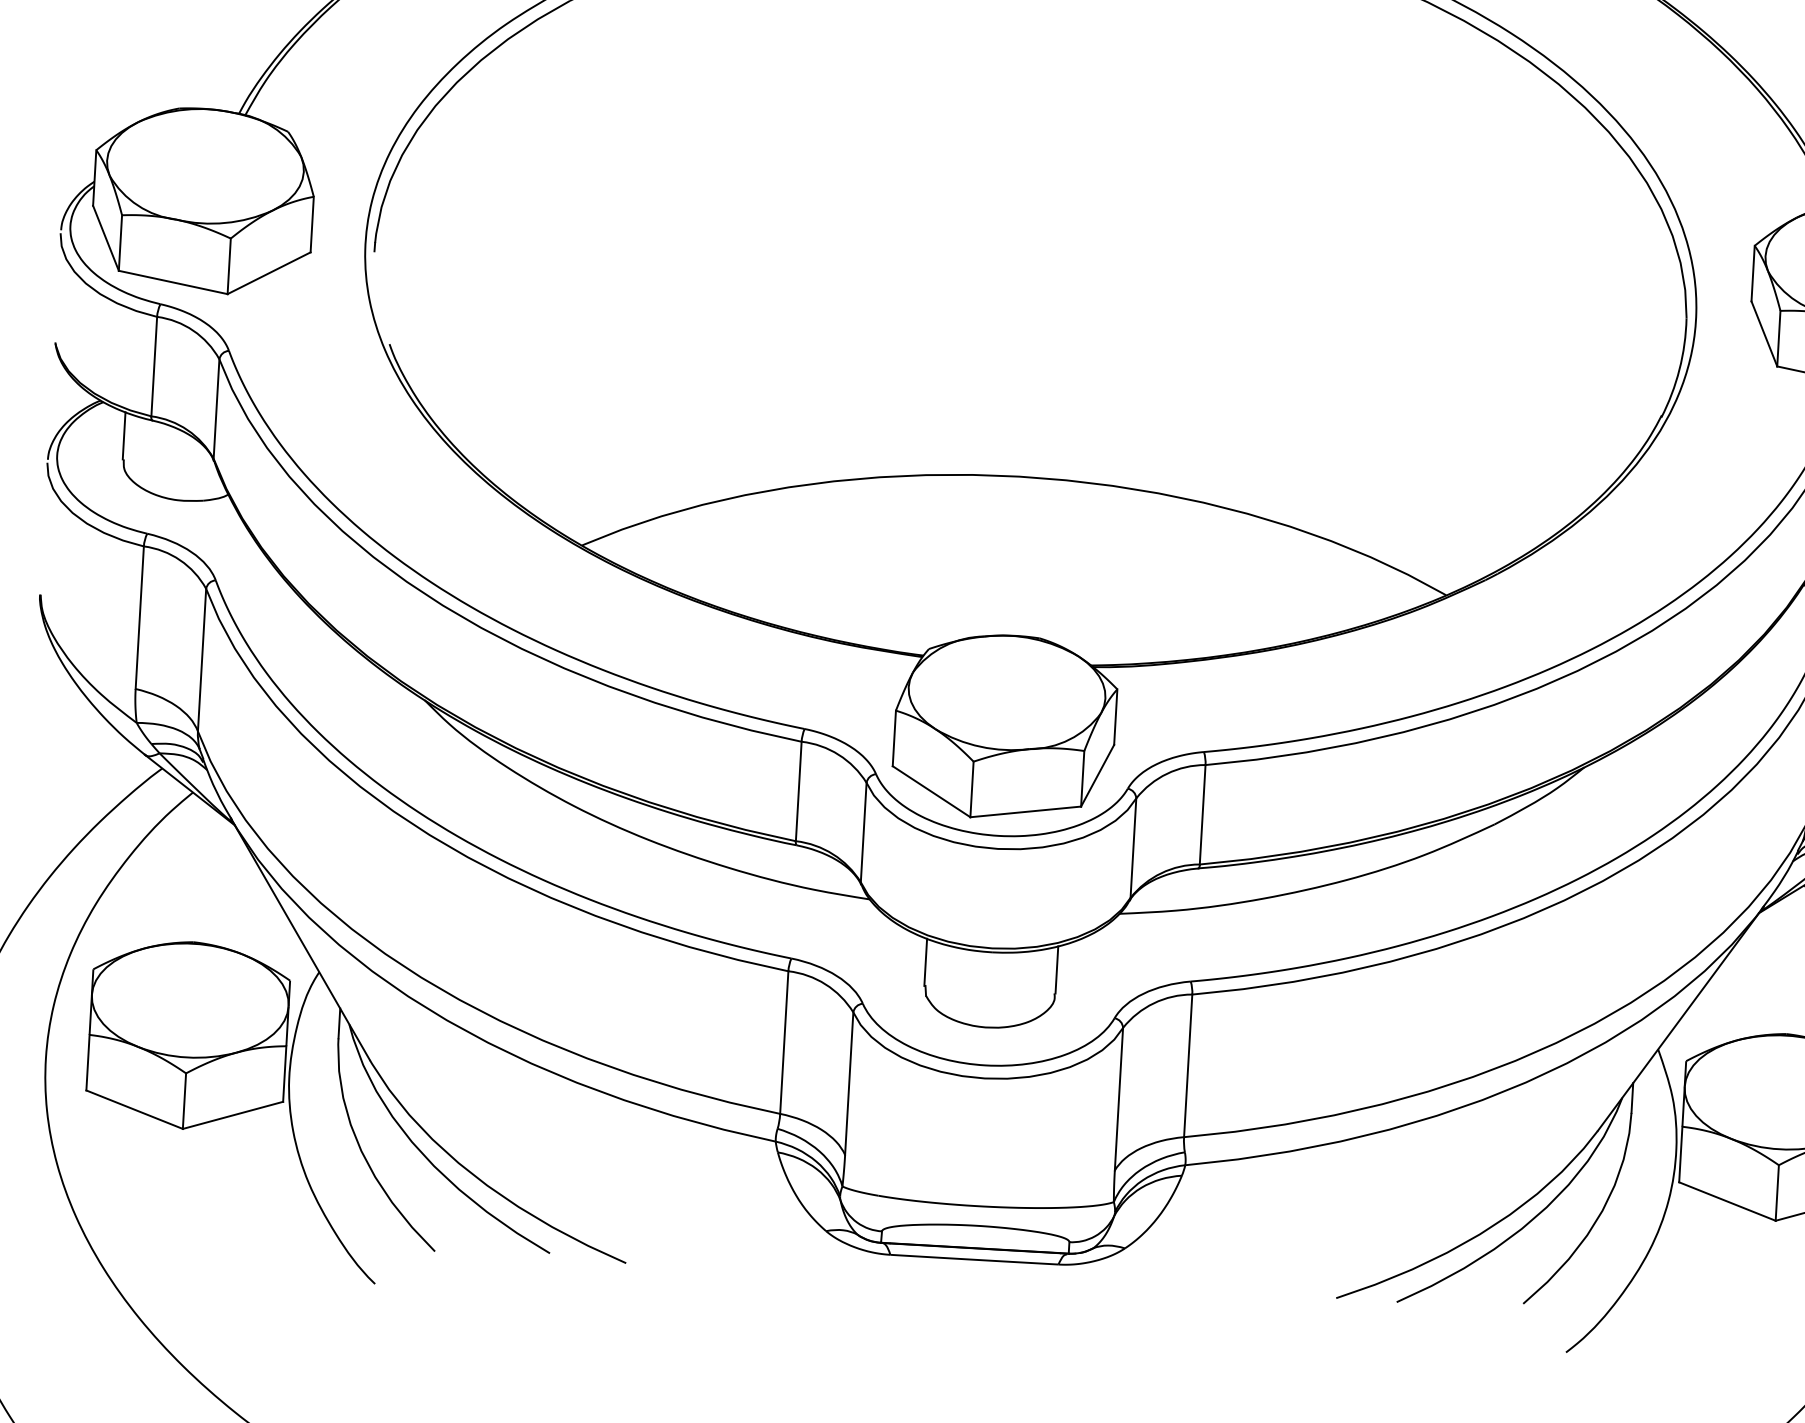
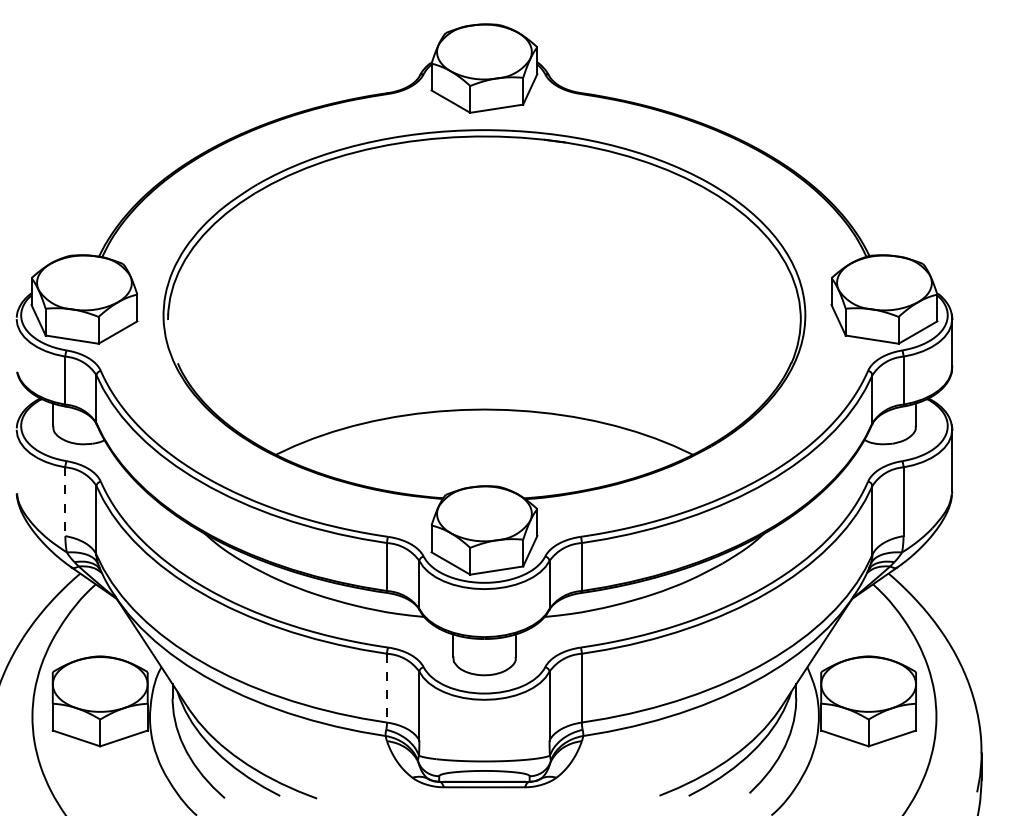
line: (139, 619) -> (65, 502), solid -> dashed
line: (785, 1043) -> (387, 688), solid -> dashed

